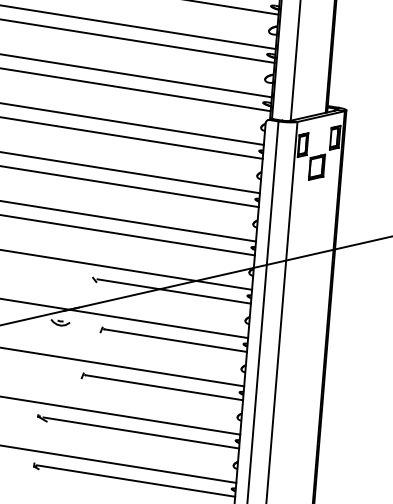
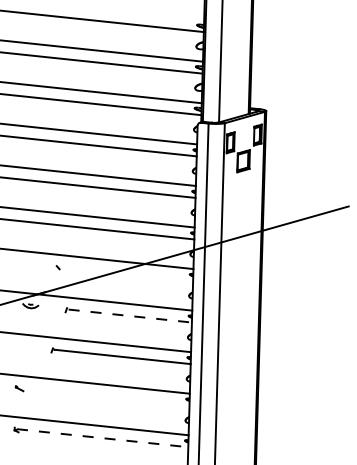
line: (173, 292) -> (126, 274), removed
line: (175, 341) -> (130, 316), solid -> dashed
line: (140, 432) -> (104, 396), removed
line: (137, 481) -> (103, 438), solid -> dashed

